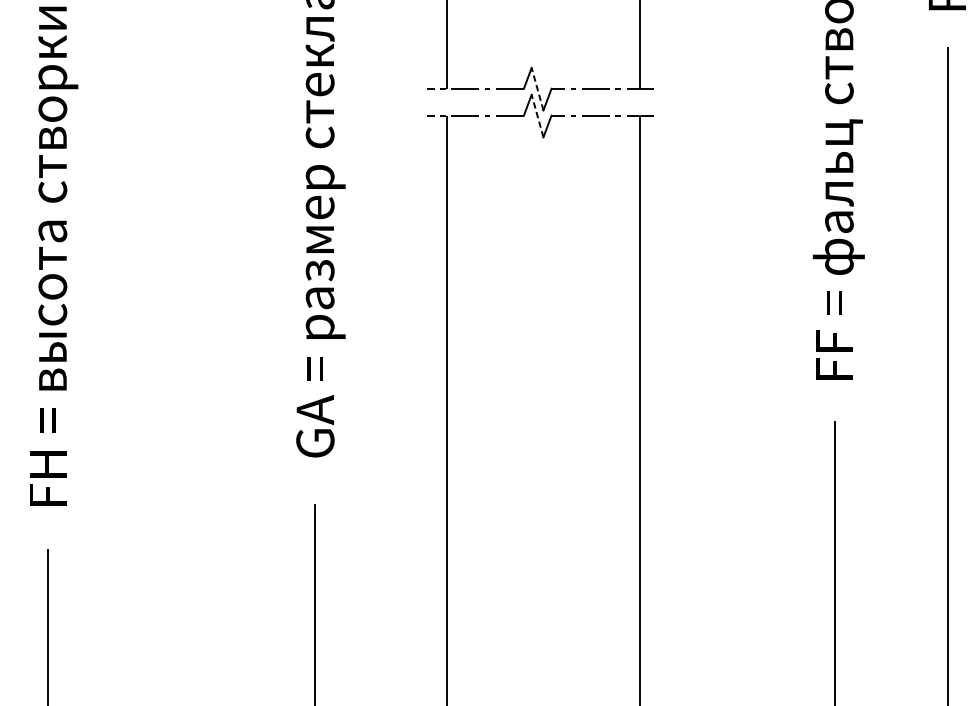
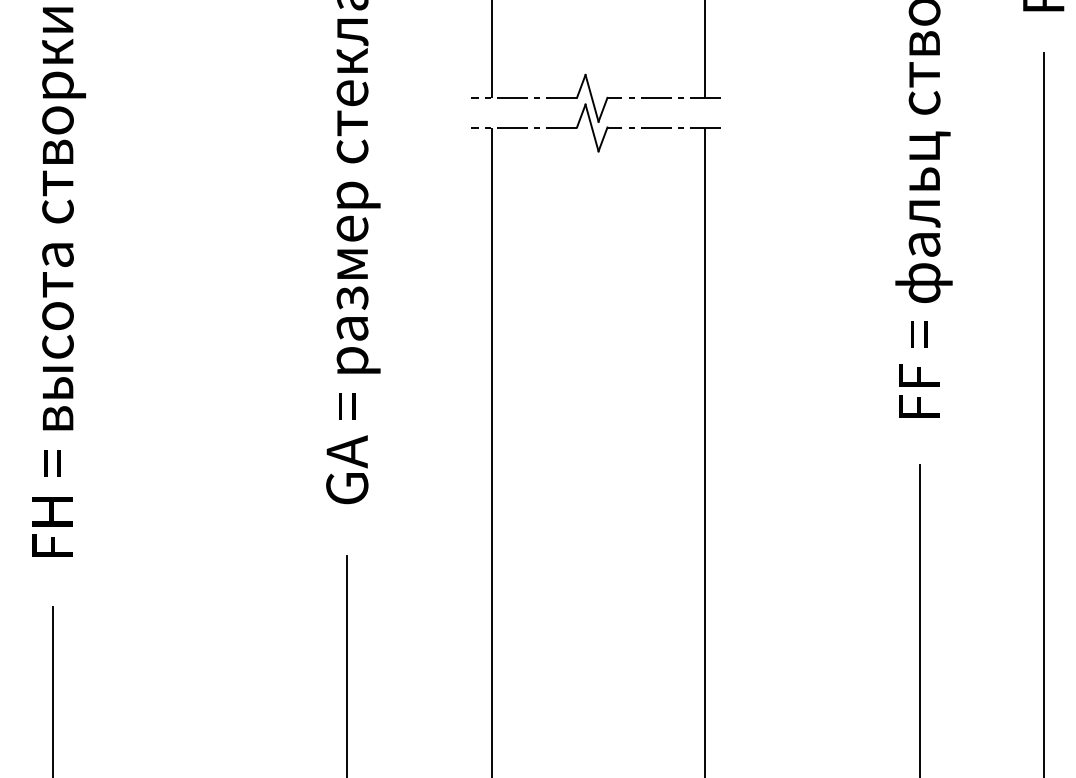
line: (537, 88) -> (591, 97), dashed -> solid
line: (537, 115) -> (591, 127), dashed -> solid

